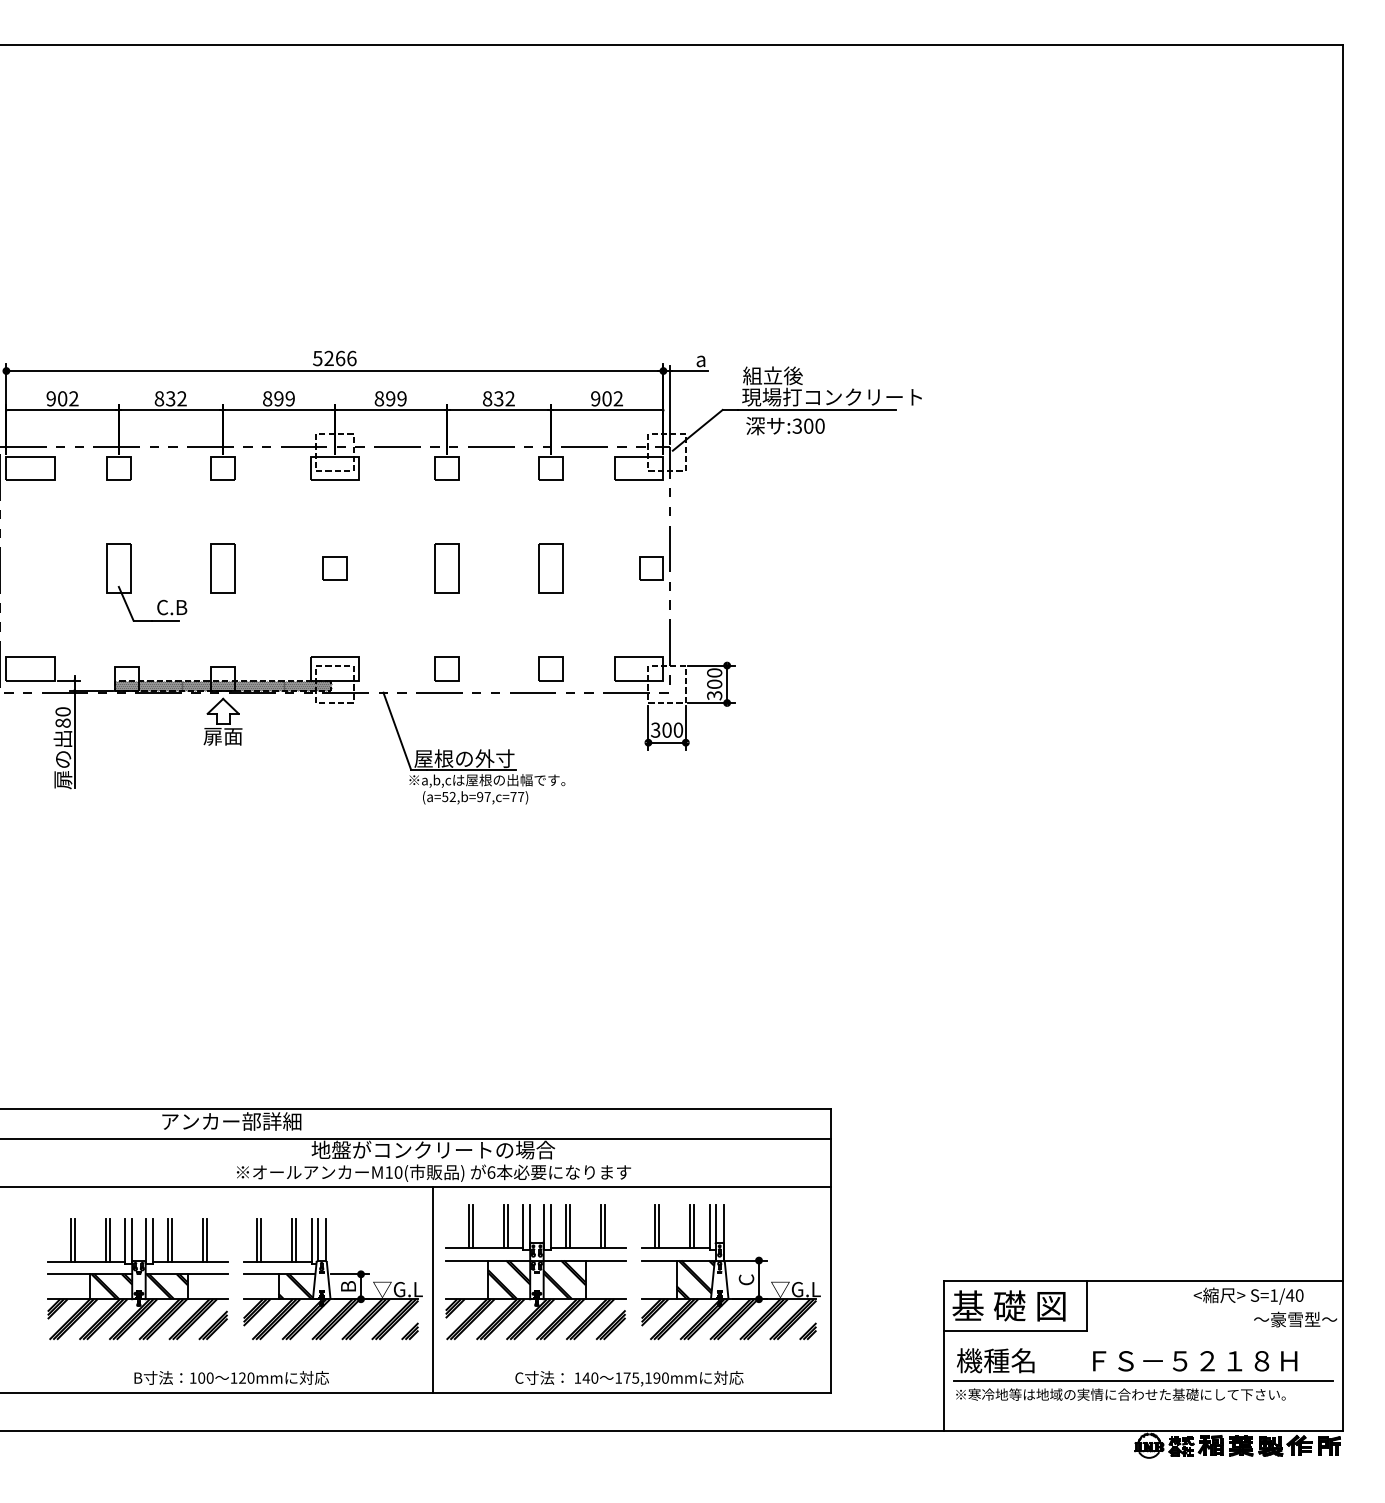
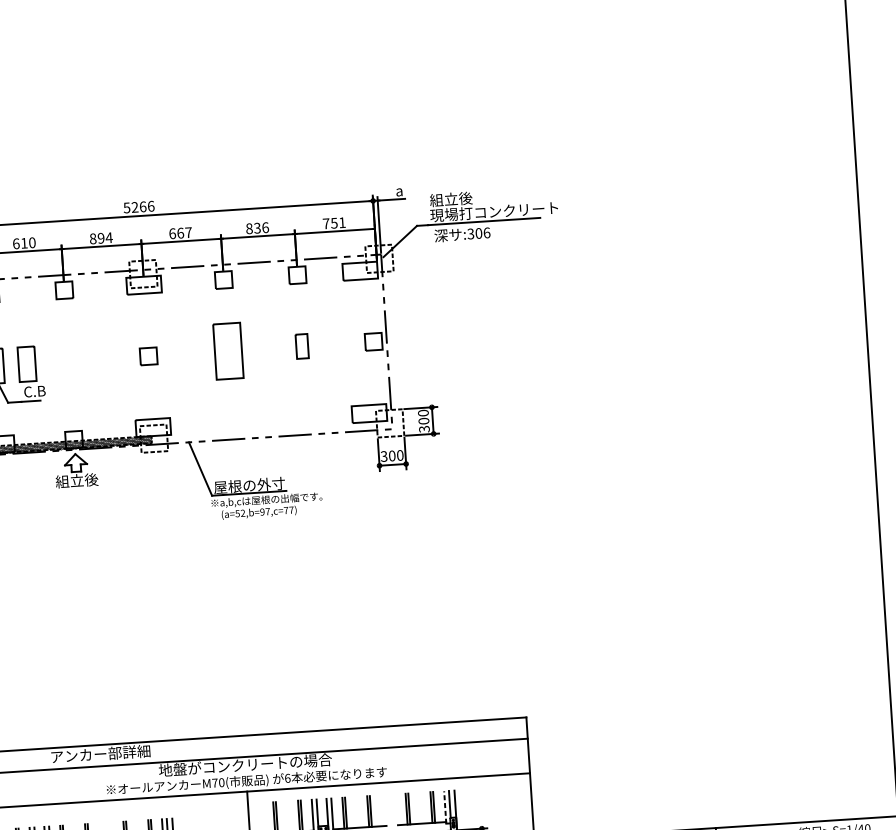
text: (170, 398) -> (24, 243), 832 -> 610
text: (290, 398) -> (109, 237), 899 -> 894
text: (390, 398) -> (180, 232), 899 -> 667
text: (509, 398) -> (265, 227), 832 -> 836
text: (607, 398) -> (334, 223), 902 -> 751
text: (819, 425) -> (486, 232), :300 -> :306
part: (222, 568) -> (26, 364), moved
part: (446, 568) -> (228, 351), size x1.6
part: (550, 568) -> (301, 346), size x0.7
part: (446, 668) -> (232, 422), removed
part: (550, 668) -> (306, 417), removed
text: (222, 736) -> (76, 480), 扉面 -> 組立後
text: (388, 1172) -> (214, 783), M10( -> M70(
line: (709, 1227) -> (445, 807), solid -> dashed

